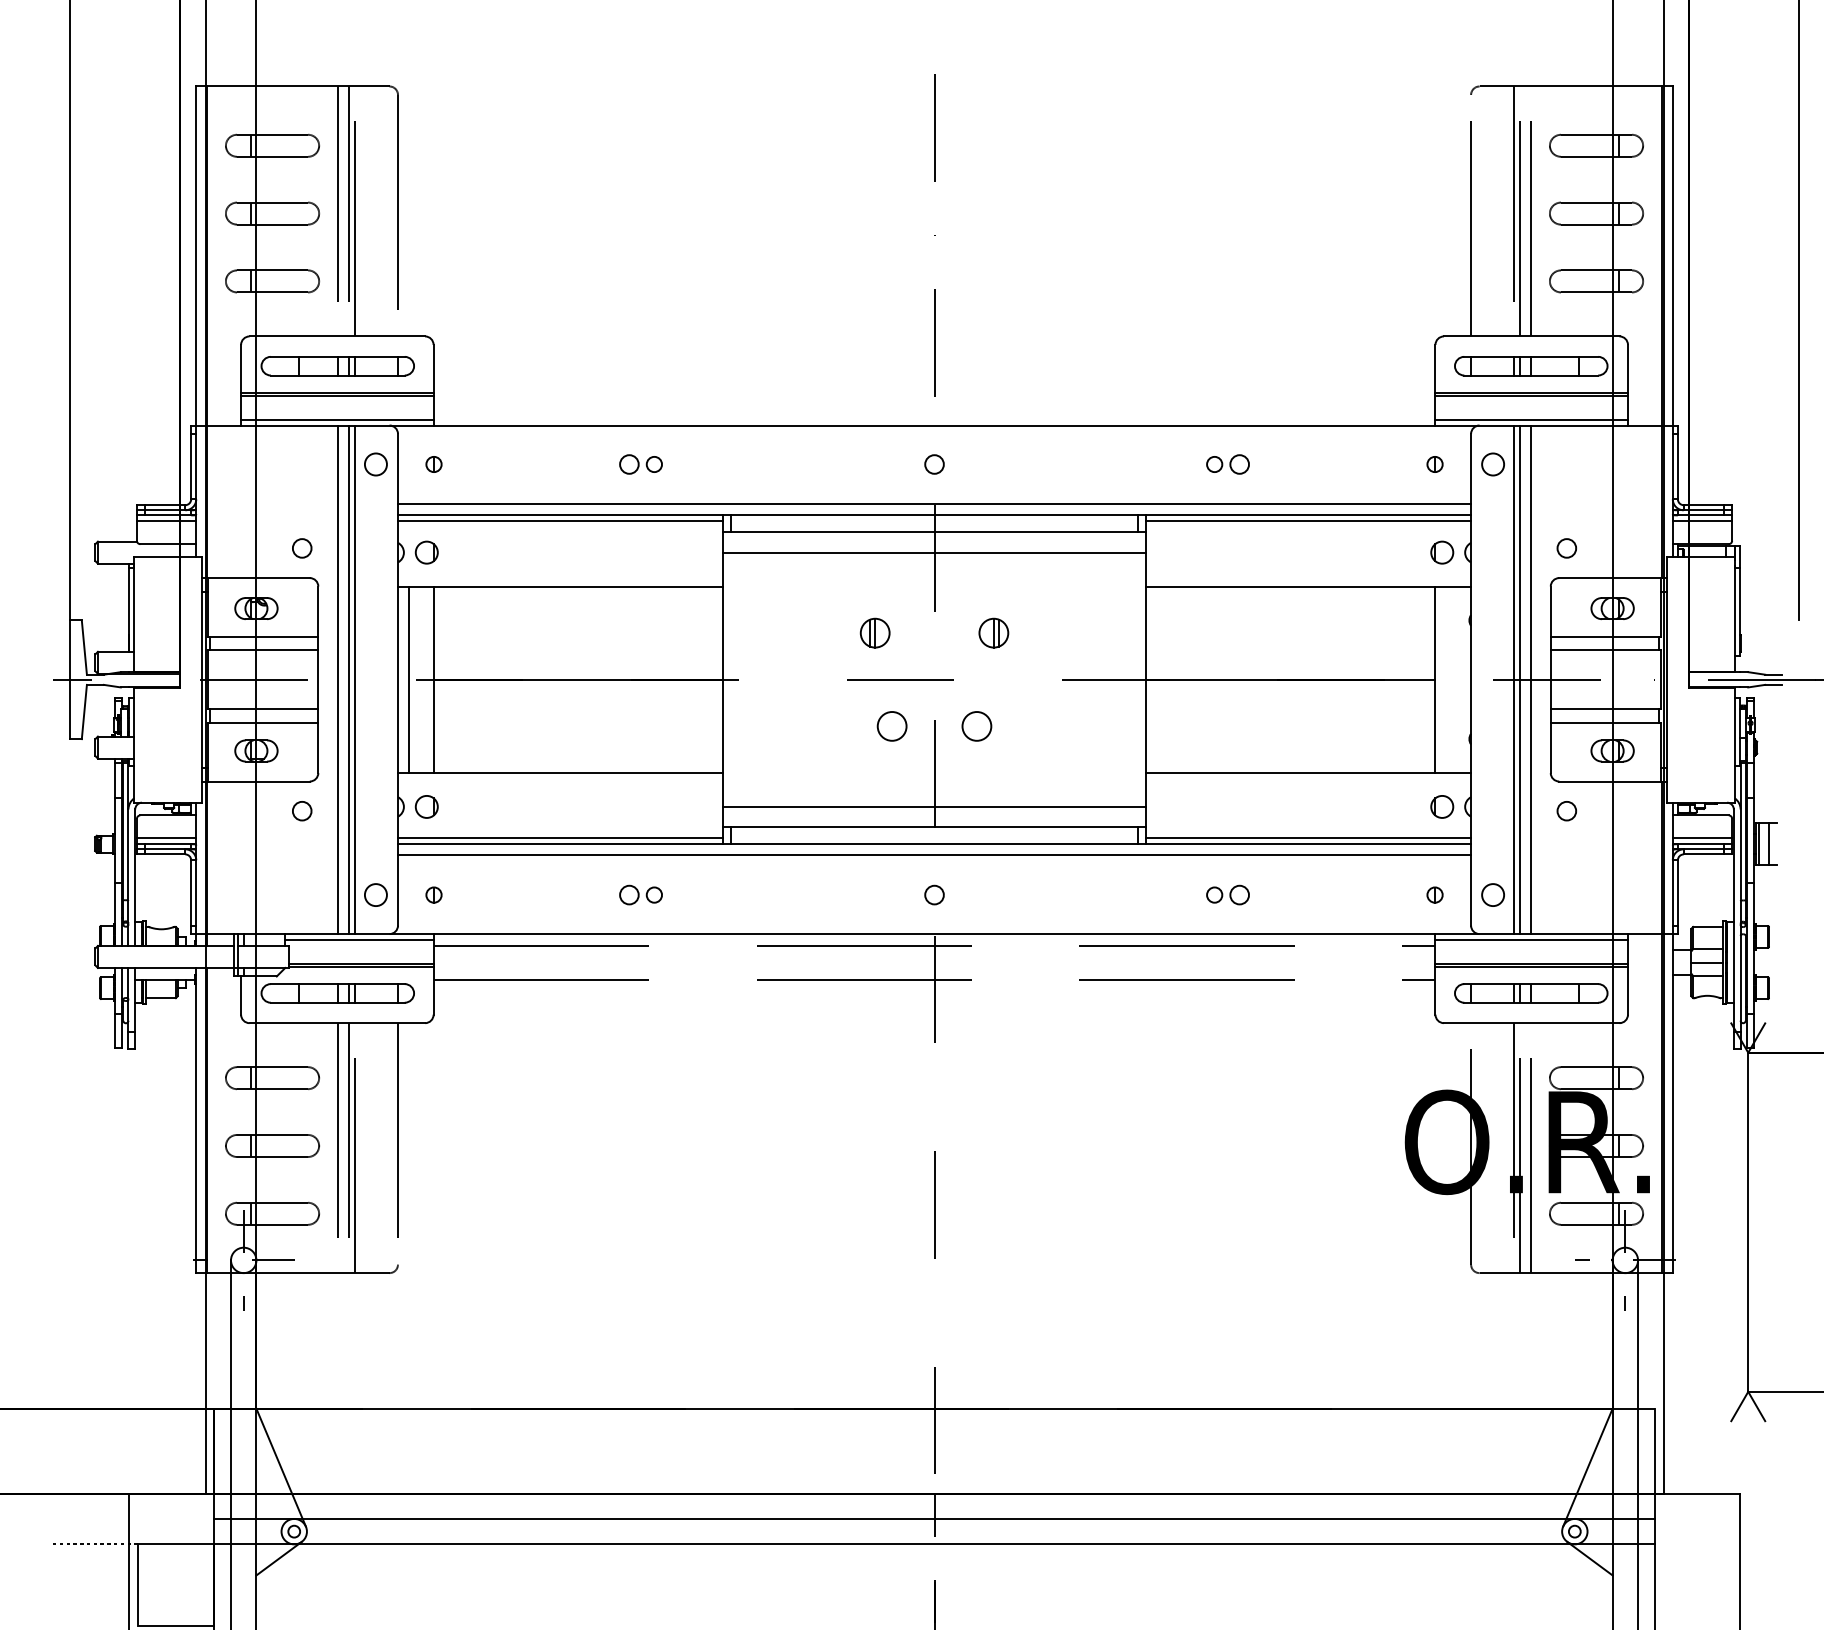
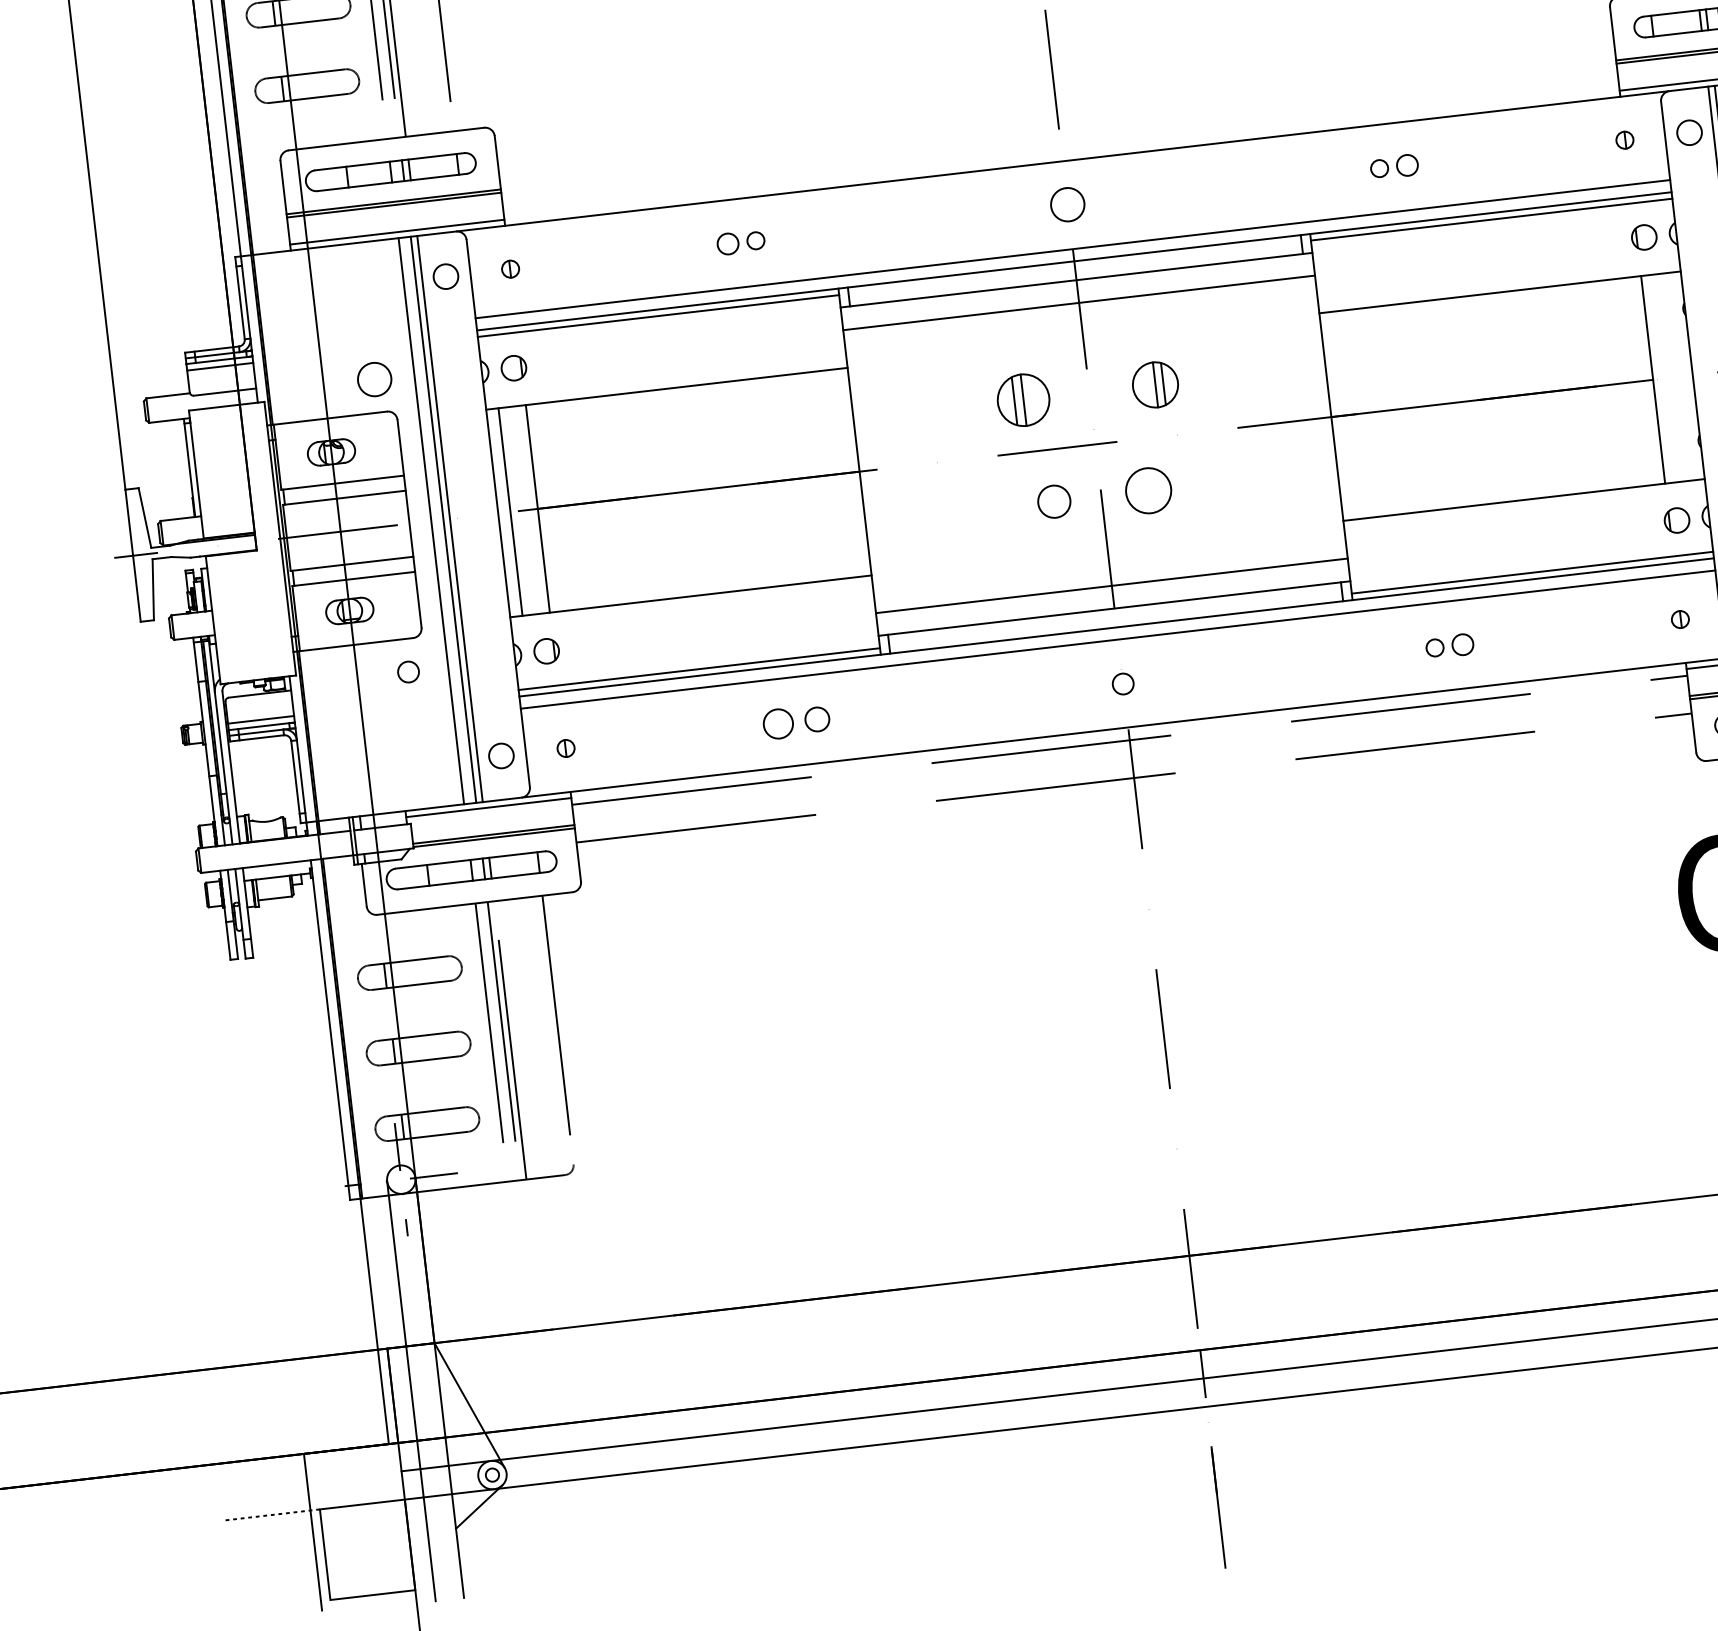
circle: (934, 464) -> (1067, 204), size x1.6
circle: (301, 548) -> (373, 379), size x1.6
part: (874, 632) -> (1022, 399), size x1.6
part: (993, 632) -> (1155, 384), size x1.4
circle: (976, 726) -> (1148, 490), size x1.4
part: (640, 894) -> (795, 721), size x1.4

